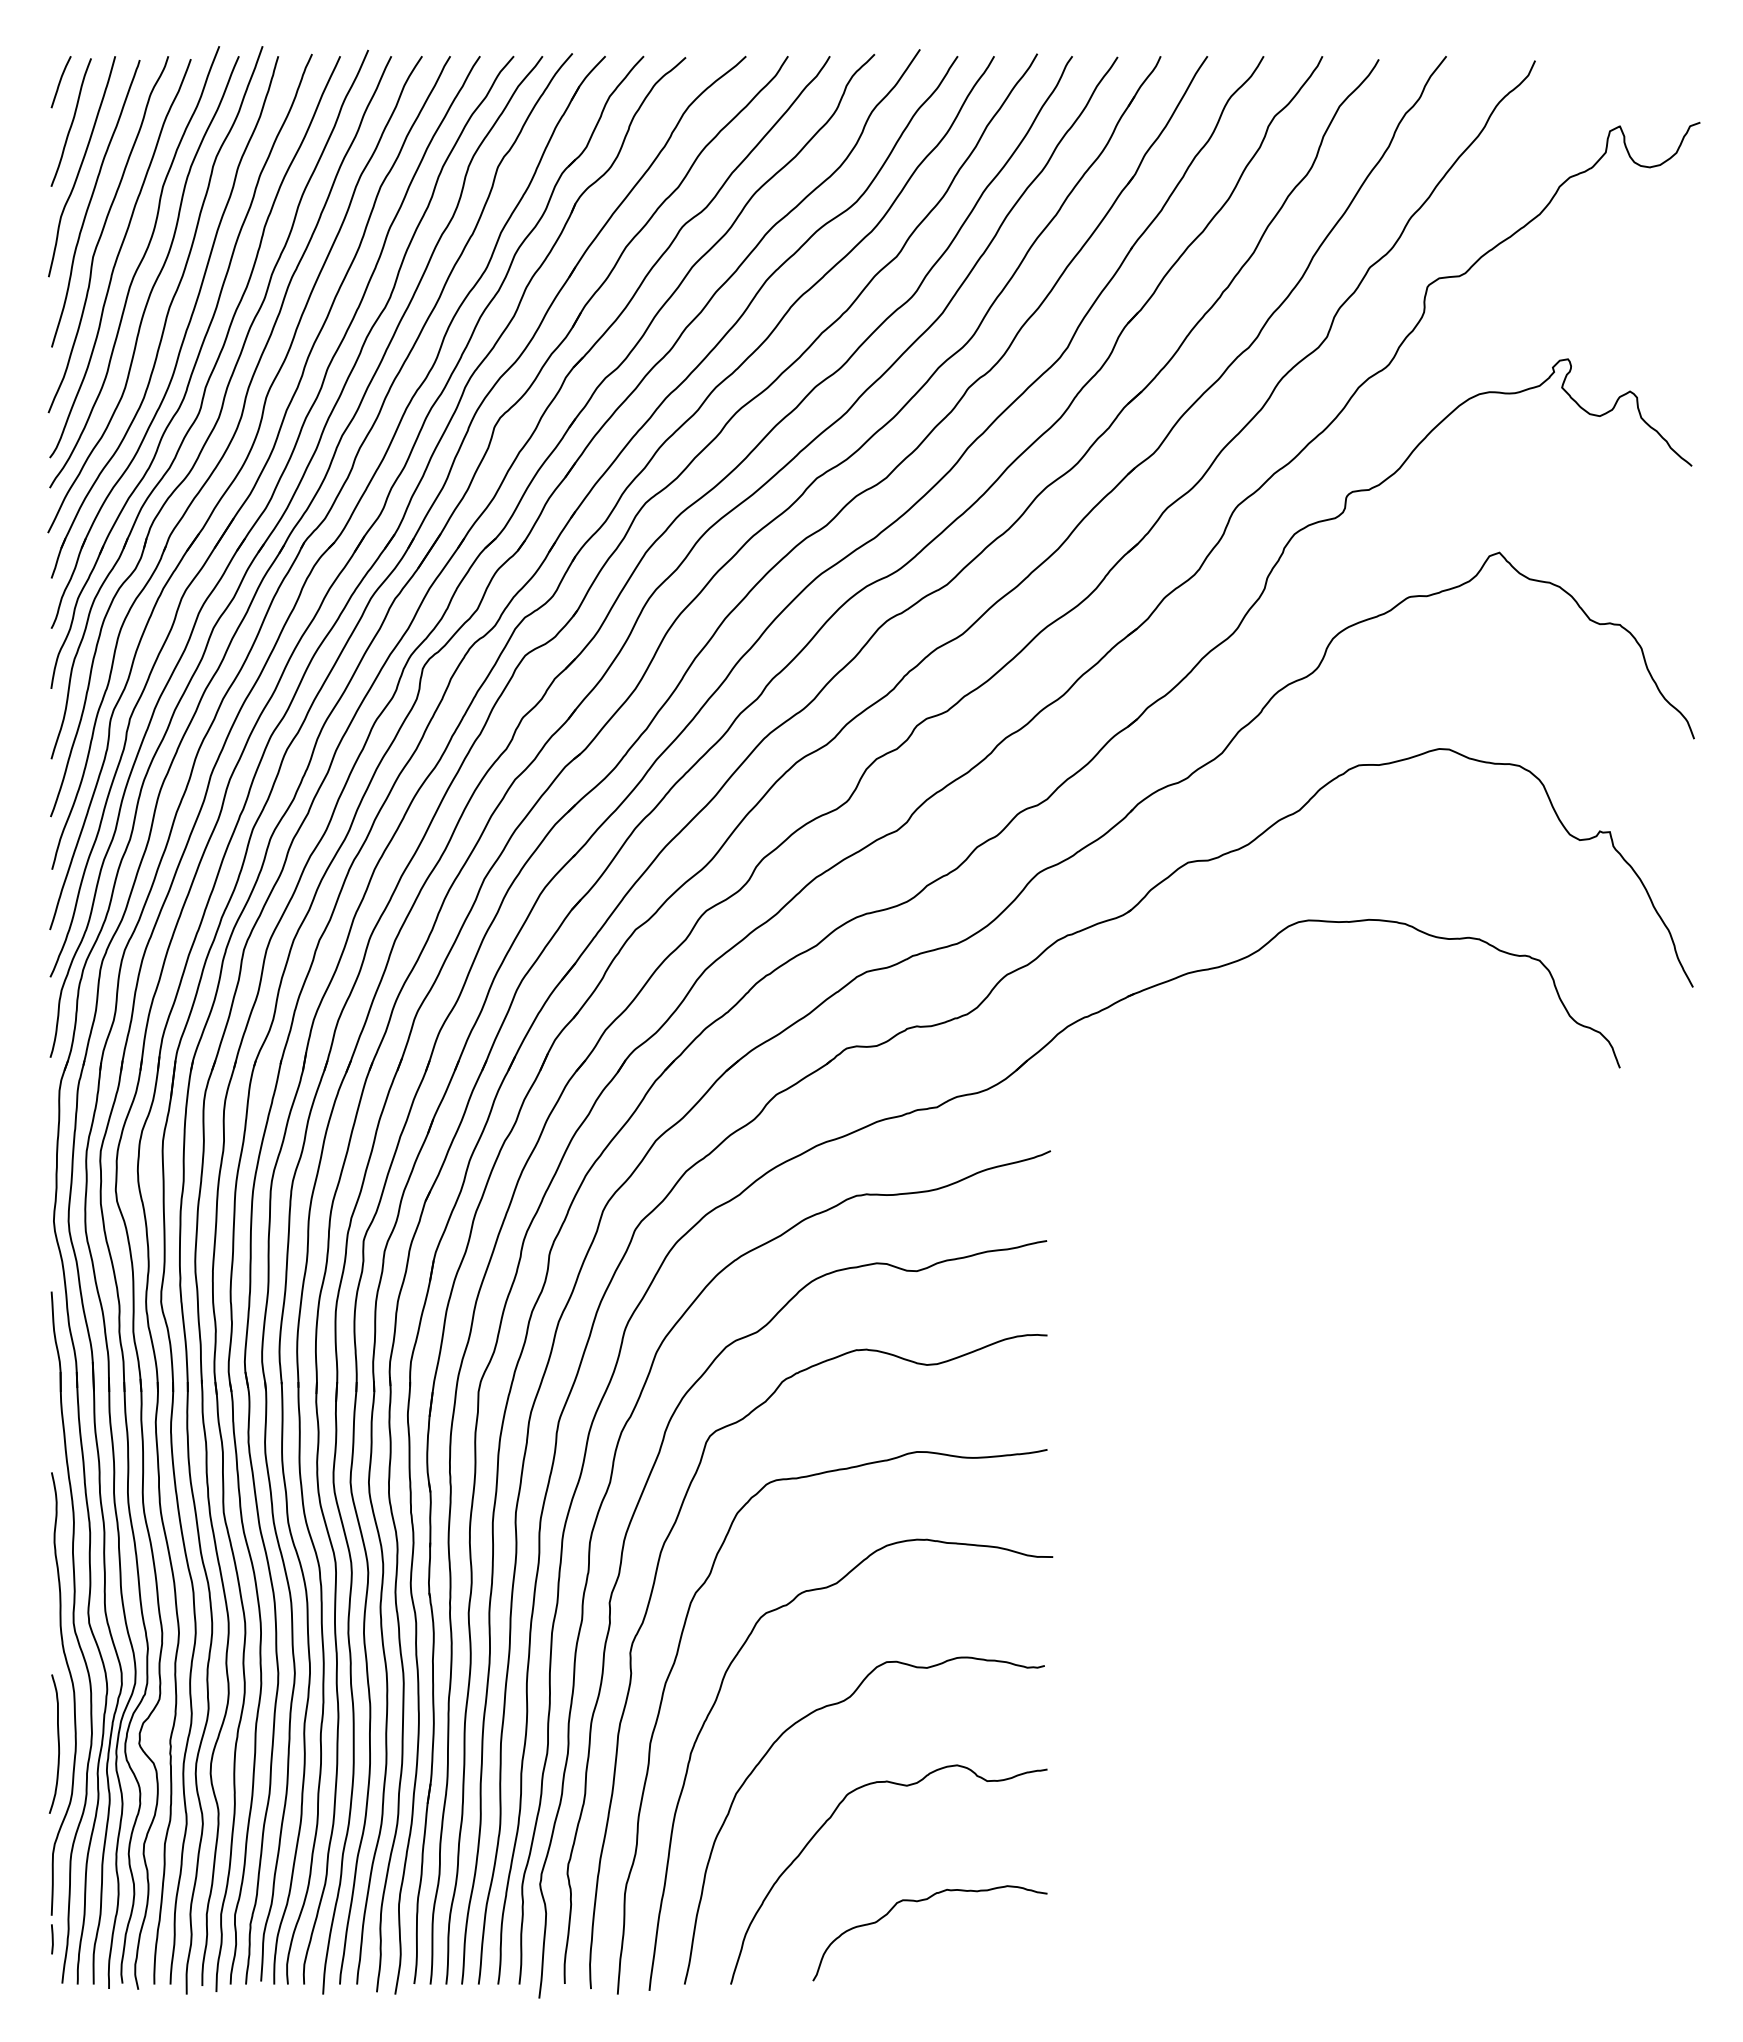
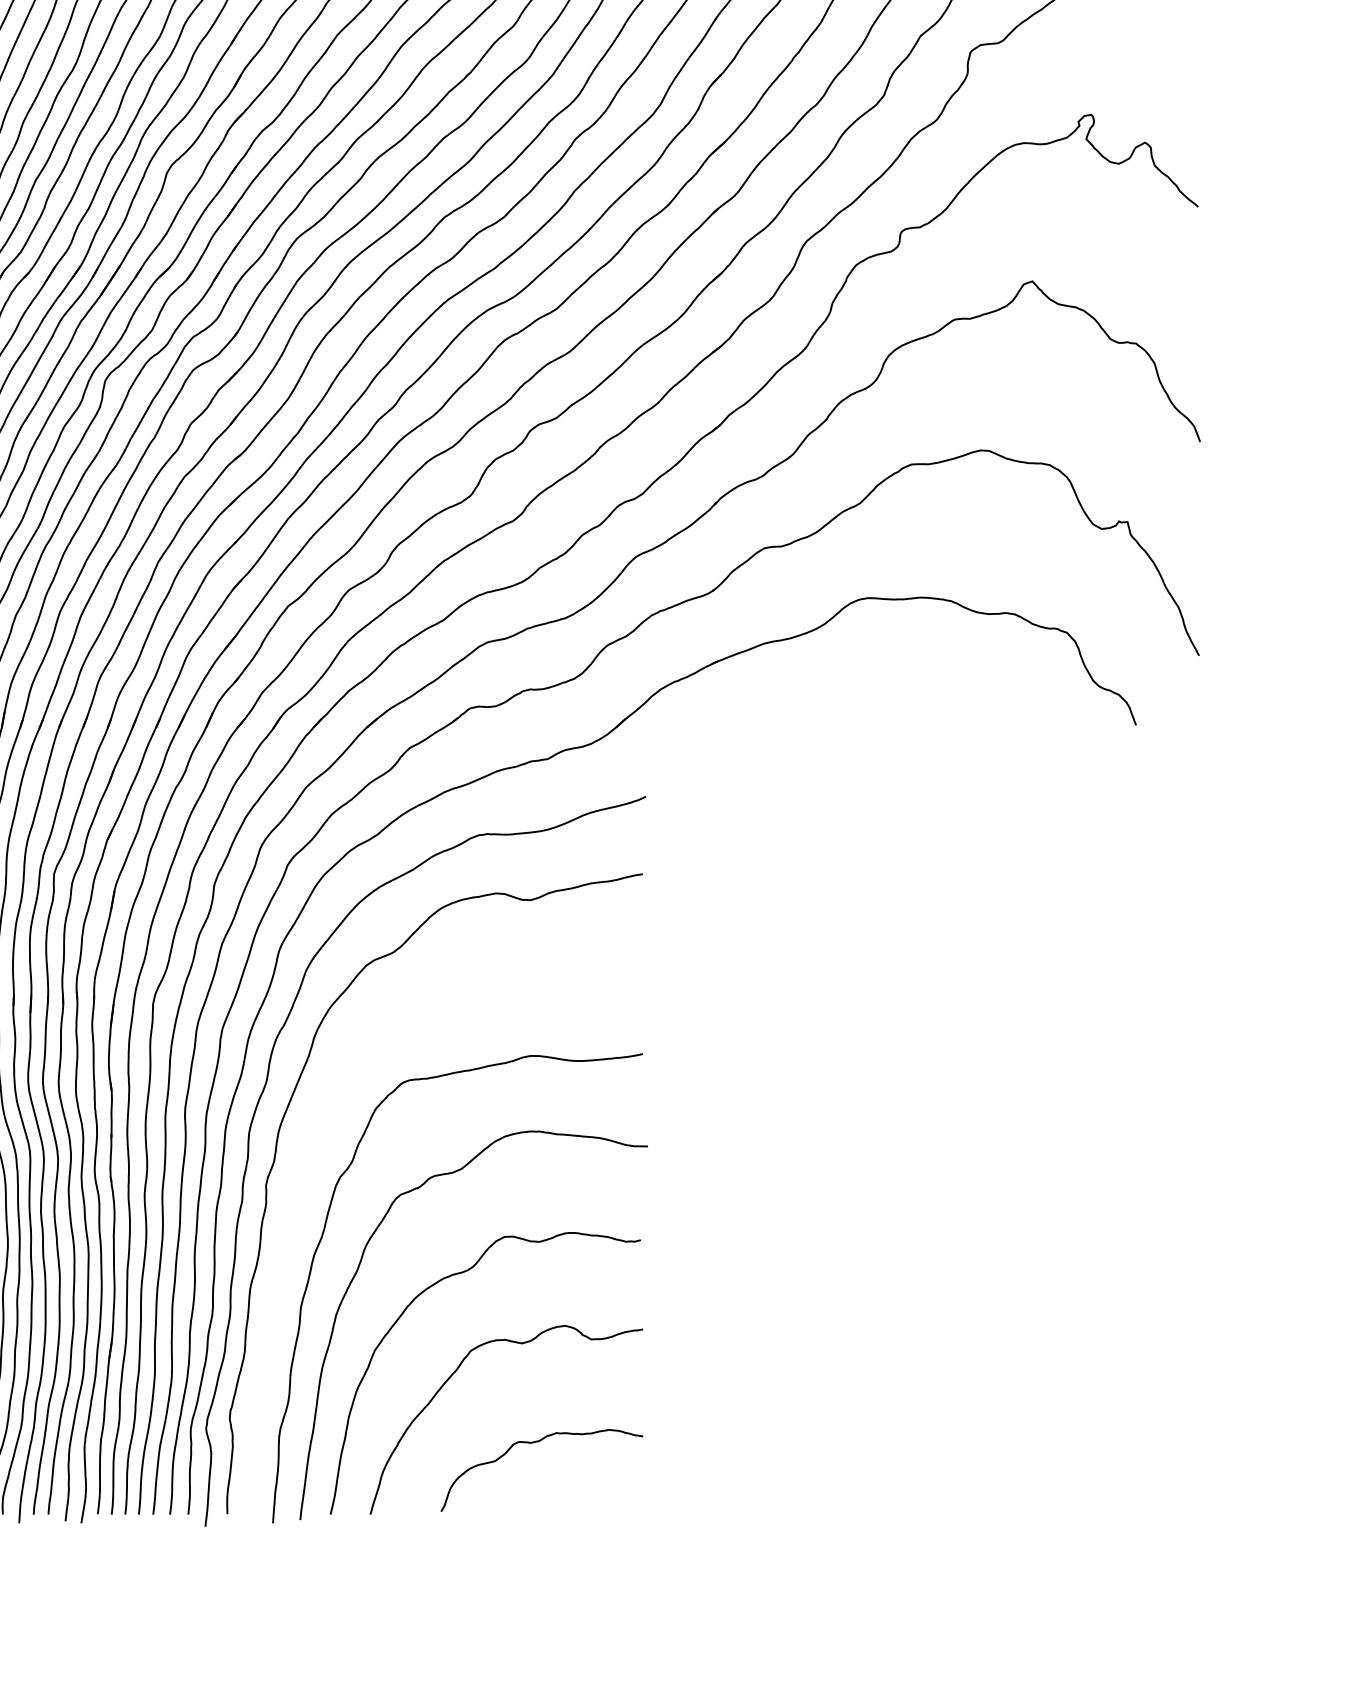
curve: (647, 1612) -> (298, 1194), removed

